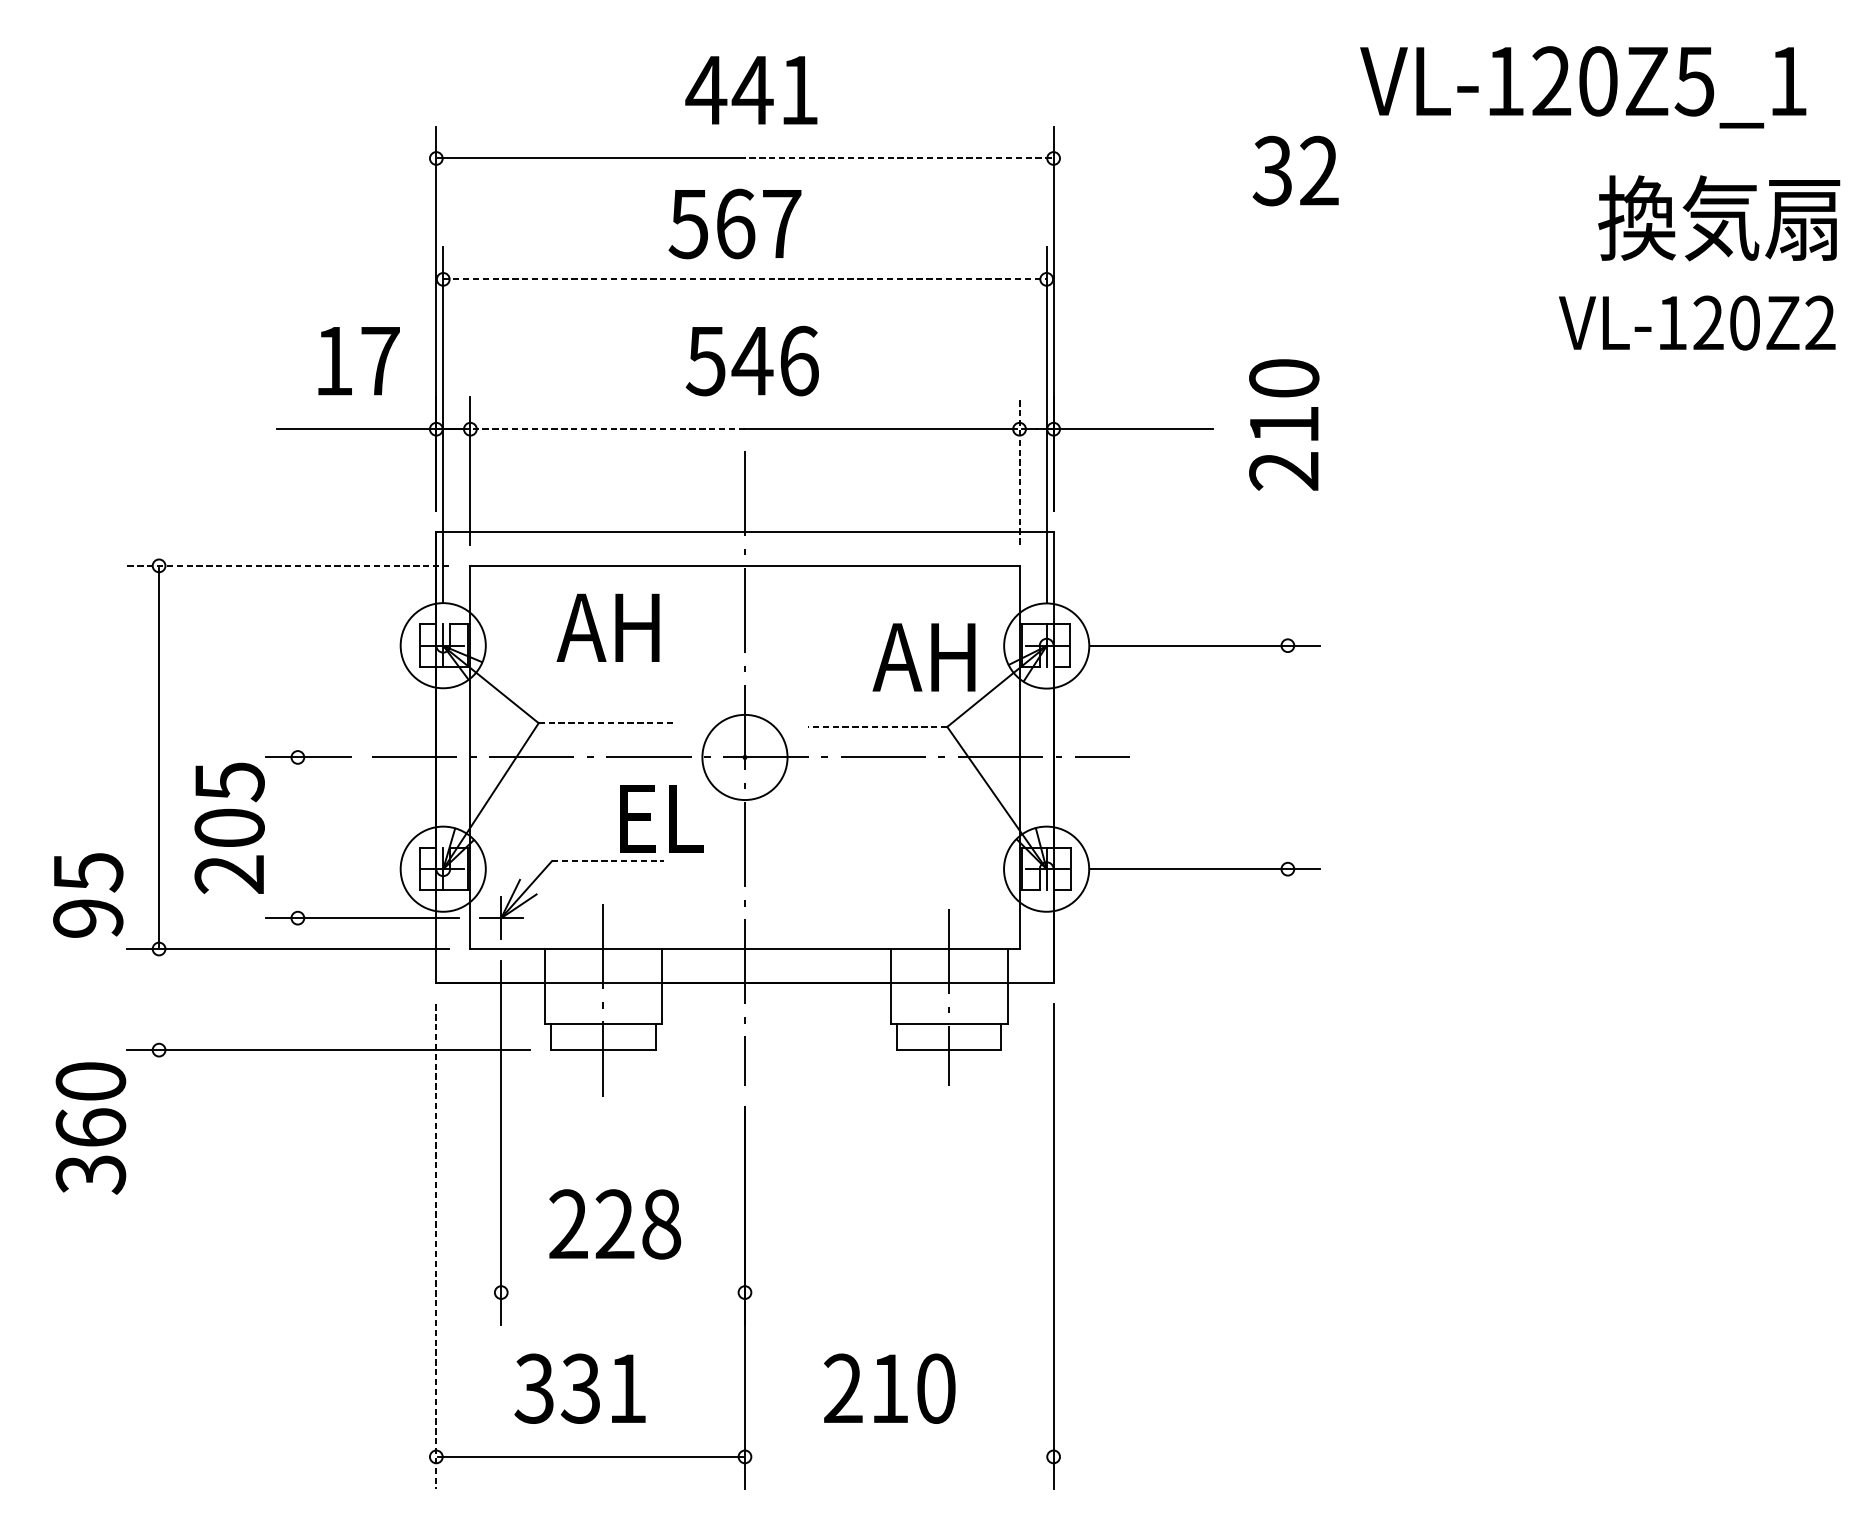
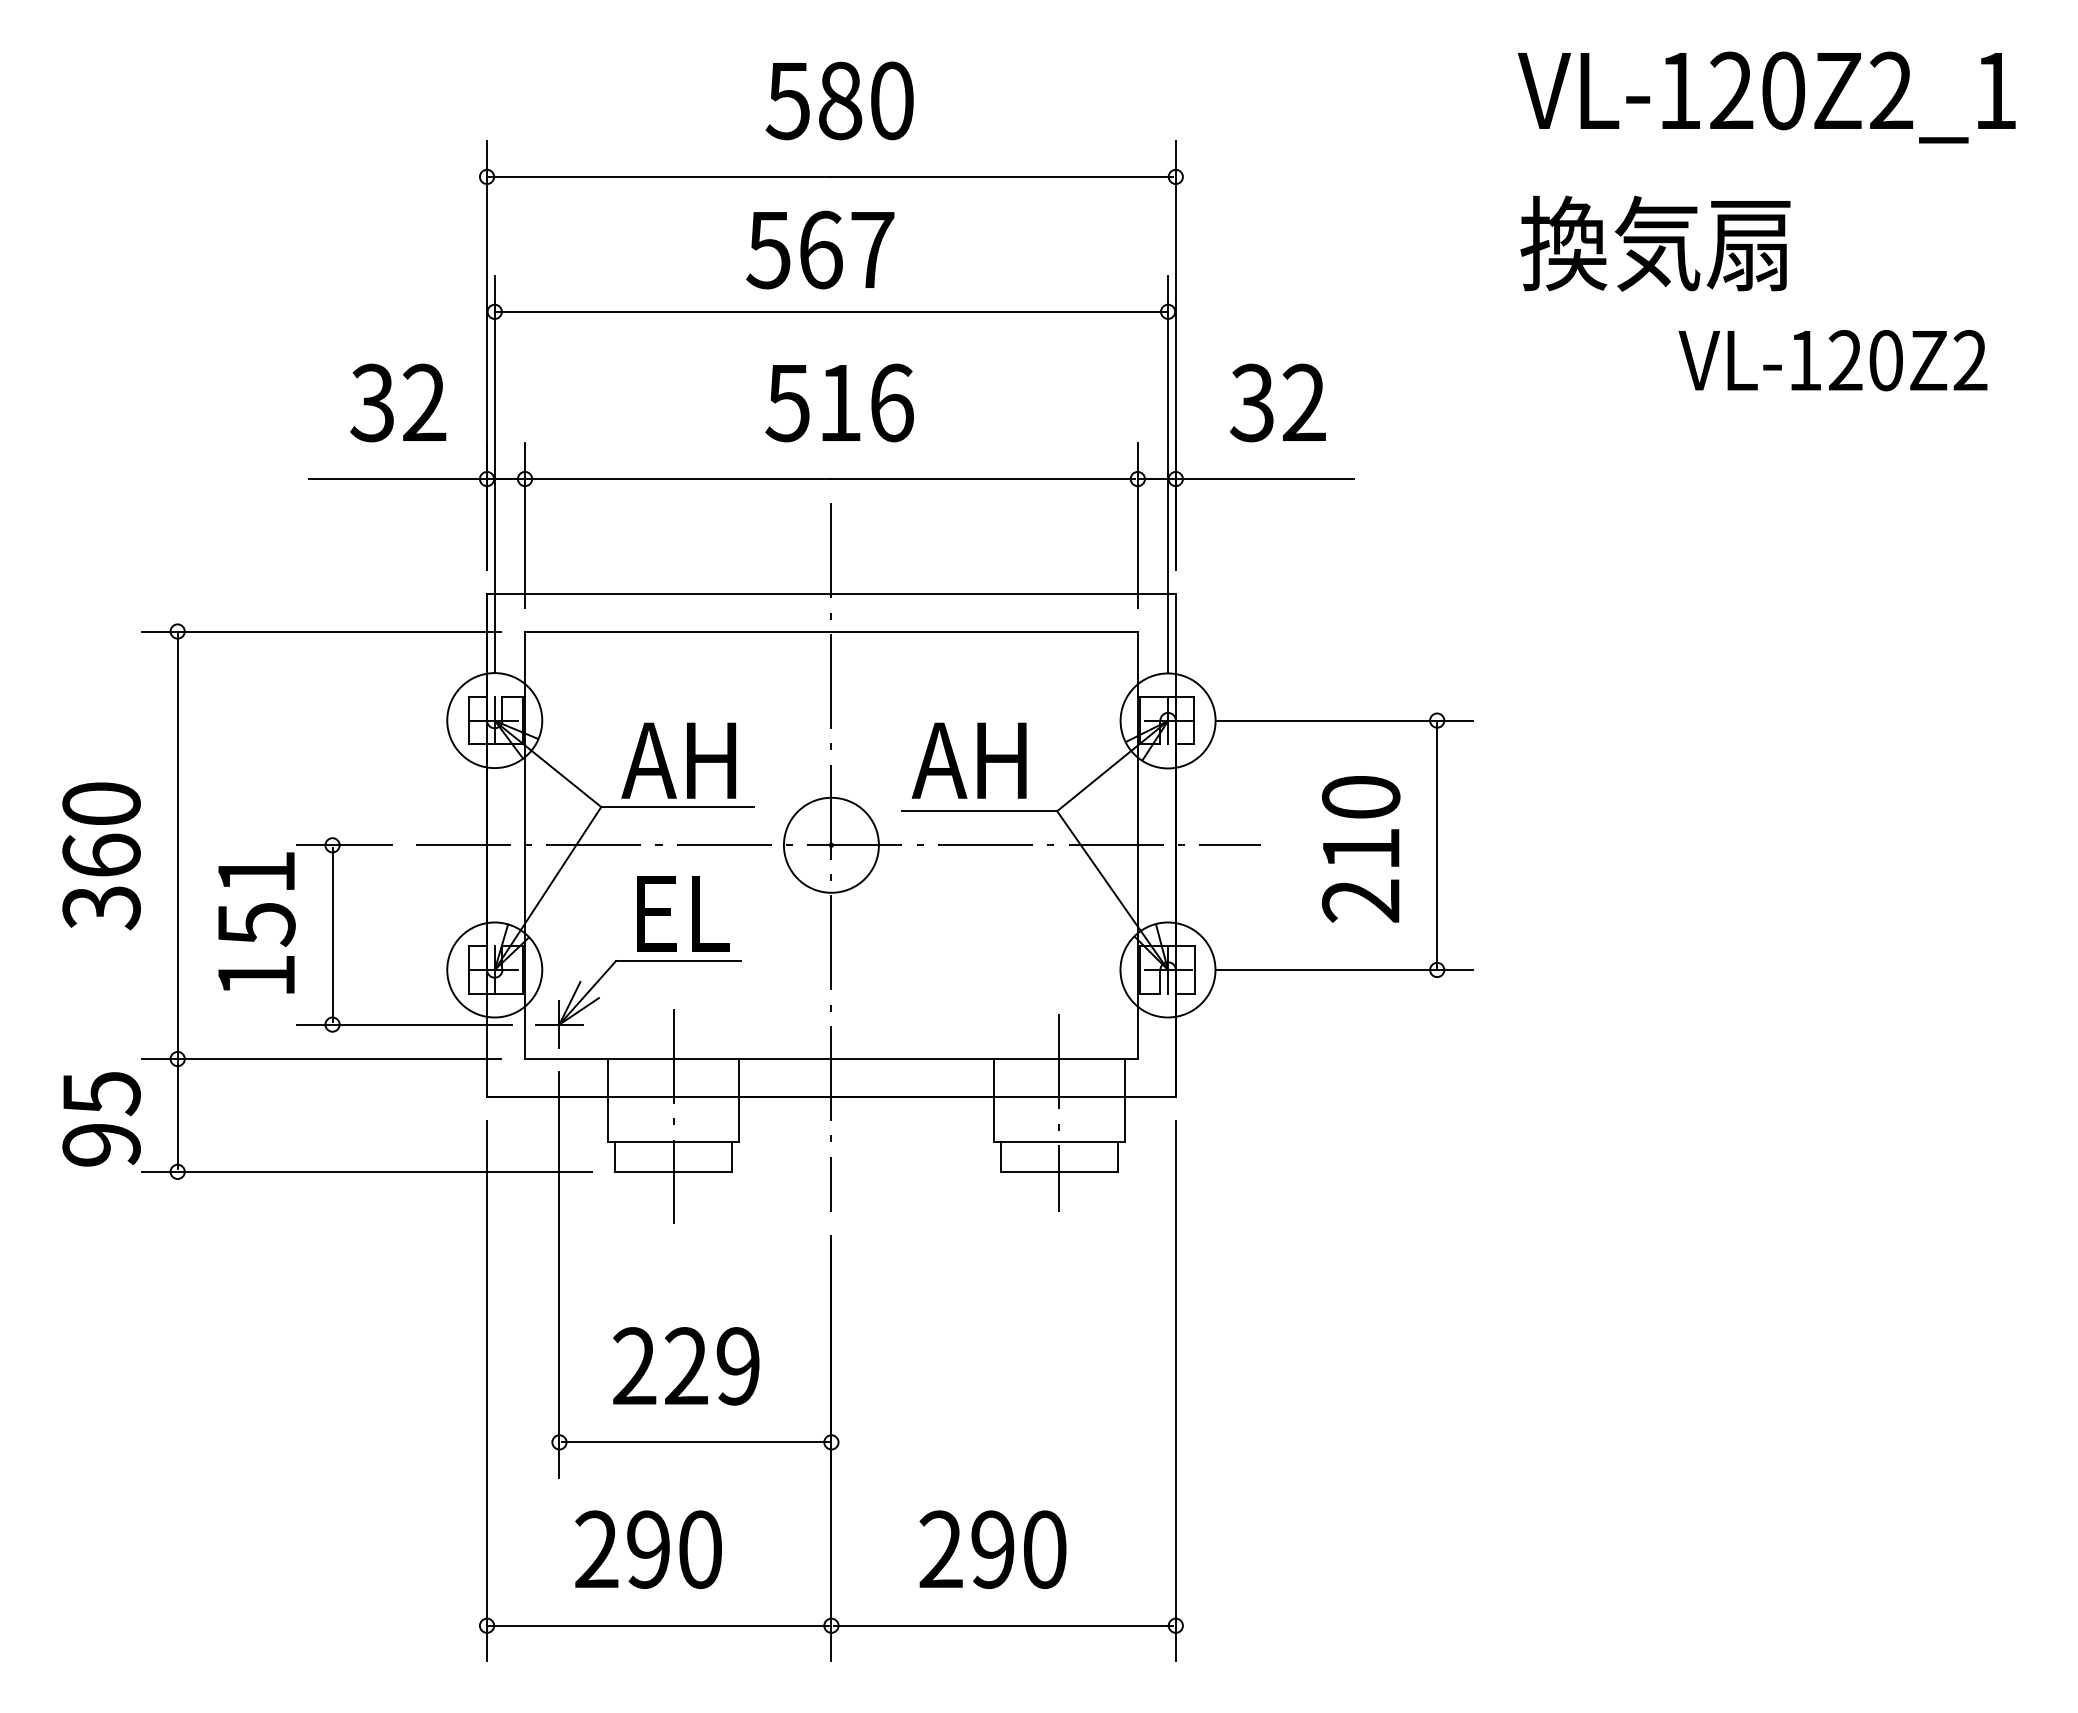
text: (1694, 81) -> (1890, 90), VL-120Z5_1 -> VL-120Z2_1
text: (751, 89) -> (838, 100), 441 -> 580
line: (897, 158) -> (1001, 176), dashed -> solid
text: (1295, 170) -> (1277, 402), moved
text: (1719, 218) -> (1655, 243), moved
line: (745, 279) -> (831, 311), dashed -> solid
text: (1696, 322) -> (1832, 360), moved
text: (356, 360) -> (398, 402), 17 -> 32
text: (752, 360) -> (839, 402), 546 -> 516
text: (1283, 425) -> (1360, 849), moved
line: (608, 429) -> (679, 479), dashed -> solid
line: (1019, 470) -> (1137, 525), dashed -> solid
line: (287, 565) -> (321, 631), dashed -> solid
text: (607, 627) -> (678, 760), moved
text: (923, 657) -> (968, 760), moved
line: (607, 723) -> (678, 807), dashed -> solid
line: (877, 727) -> (979, 811), dashed -> solid
line: (1288, 756) -> (1437, 844), added
text: (661, 818) -> (683, 913), moved
text: (229, 828) -> (256, 924), 205 -> 151
line: (297, 837) -> (332, 934), added
line: (607, 860) -> (678, 960), dashed -> solid
text: (88, 895) -> (101, 1119), moved
line: (158, 999) -> (177, 1115), added
text: (90, 1128) -> (101, 856), moved
text: (661, 1224) -> (738, 1366), 228 -> 229
line: (436, 1246) -> (487, 1391), dashed -> solid
line: (623, 1292) -> (695, 1442), added
text: (580, 1388) -> (647, 1549), 331 -> 290
text: (889, 1388) -> (992, 1549), 210 -> 290
line: (899, 1456) -> (1003, 1625), added

